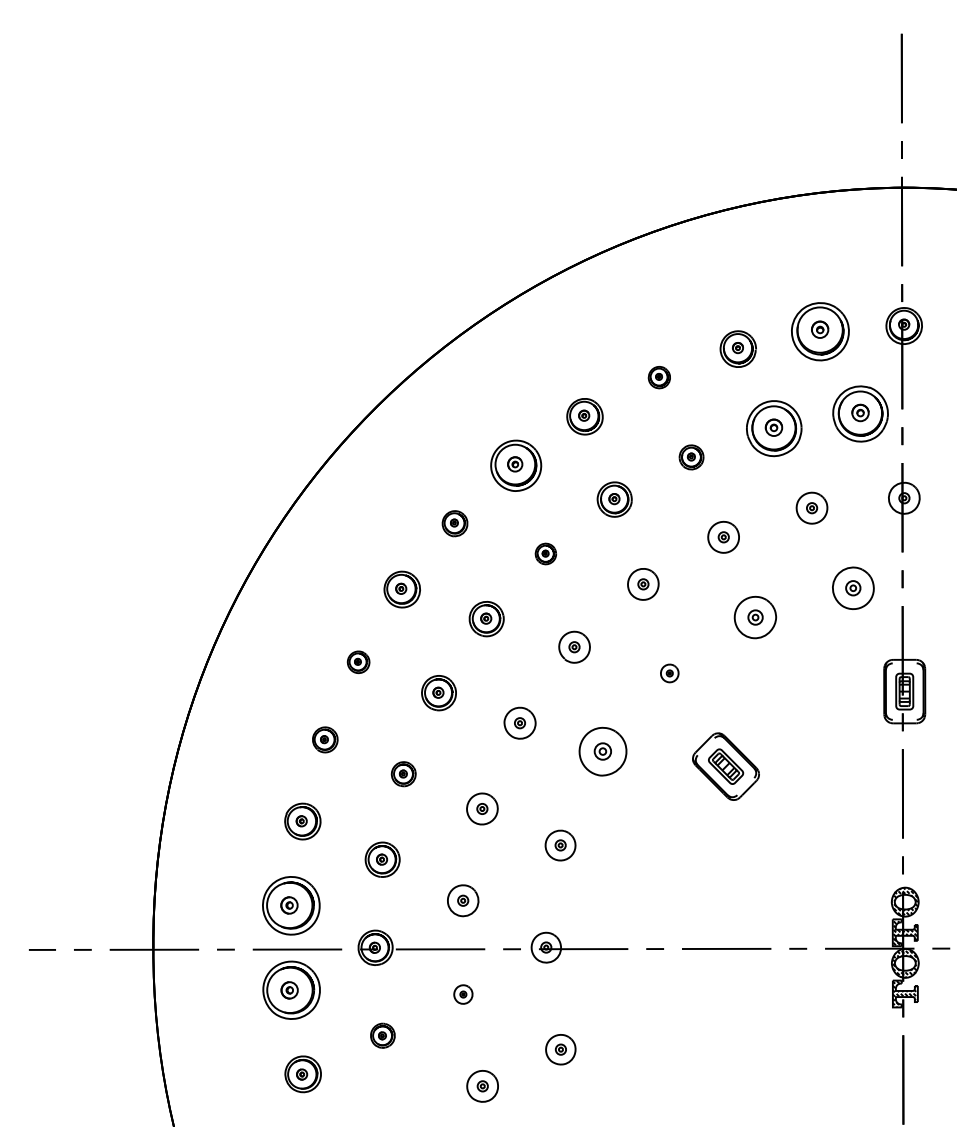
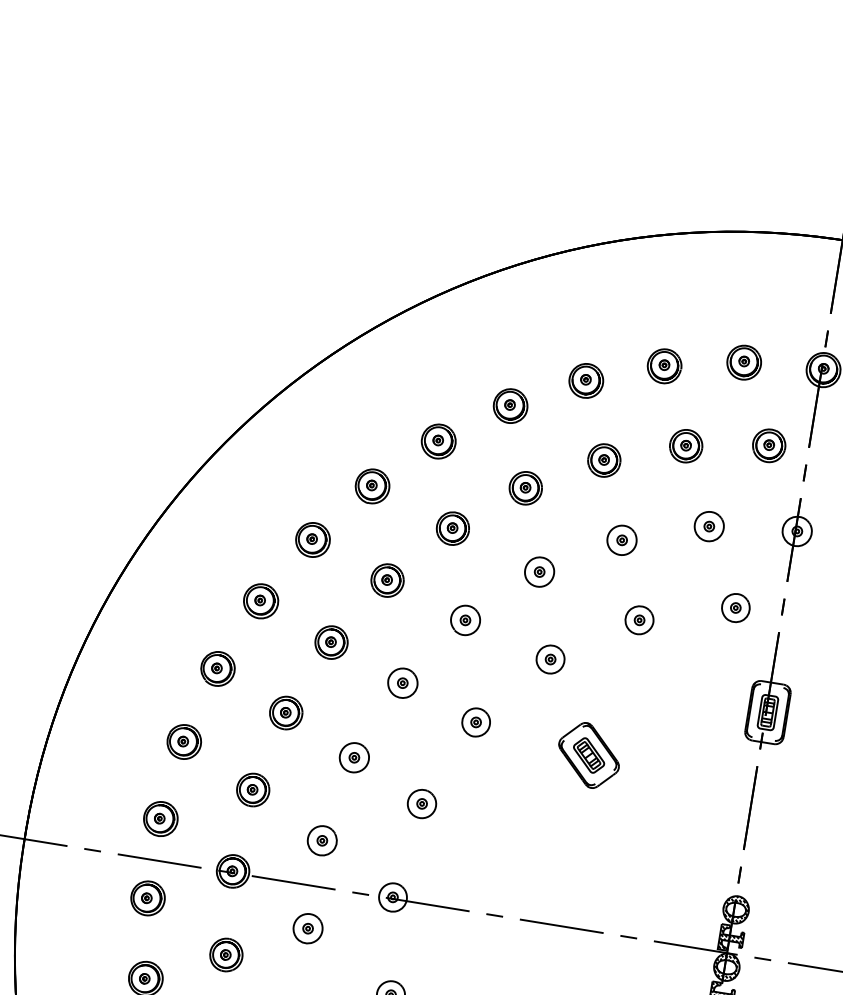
part: (820, 331) -> (744, 362), size x0.62
part: (659, 377) -> (586, 380), size x1.67
part: (860, 413) -> (769, 445), size x0.62
part: (774, 428) -> (686, 446), size x0.62
part: (691, 457) -> (604, 460), size x1.43
part: (516, 465) -> (439, 441), size x0.71
part: (454, 523) -> (372, 486), size x1.43
part: (545, 553) -> (452, 528), size x1.67
part: (853, 588) -> (735, 608), size x0.71
part: (755, 617) -> (639, 620), size x0.71
part: (358, 662) -> (260, 601), size x1.67
part: (669, 673) -> (550, 659), size x1.67
part: (324, 739) -> (217, 668), size x1.43
part: (602, 751) -> (475, 722), size x0.62
part: (403, 774) -> (285, 713), size x1.43
part: (291, 905) -> (160, 818), size x0.62
part: (291, 990) -> (147, 898), size x0.62
part: (463, 994) -> (308, 928), size x1.67
part: (382, 1035) -> (226, 954), size x1.43

